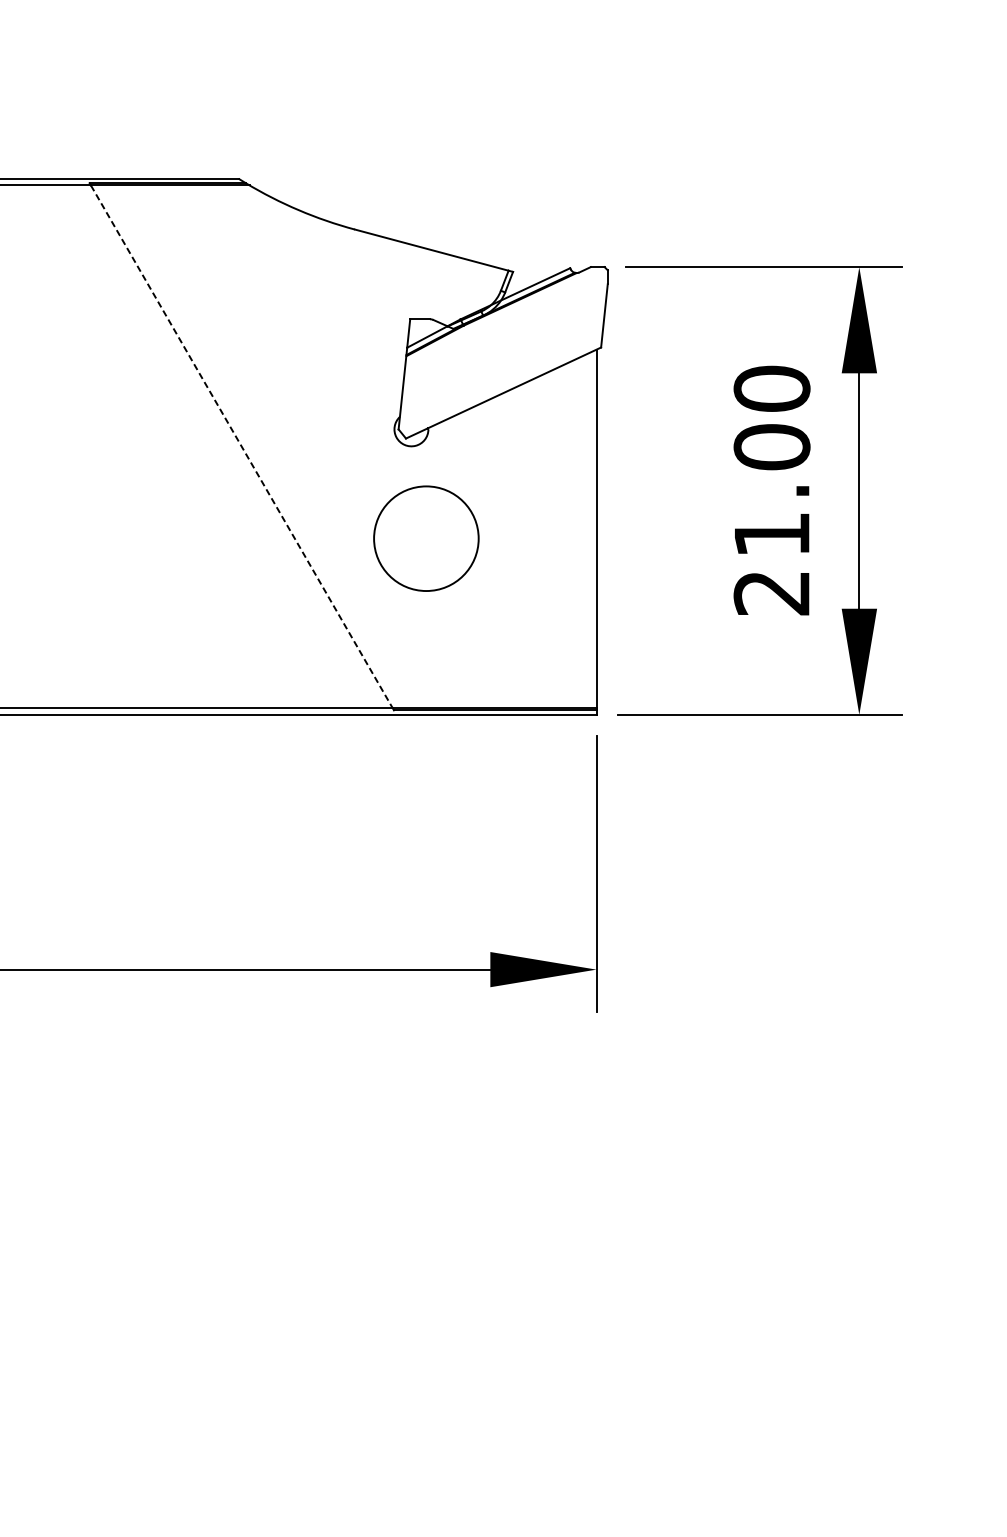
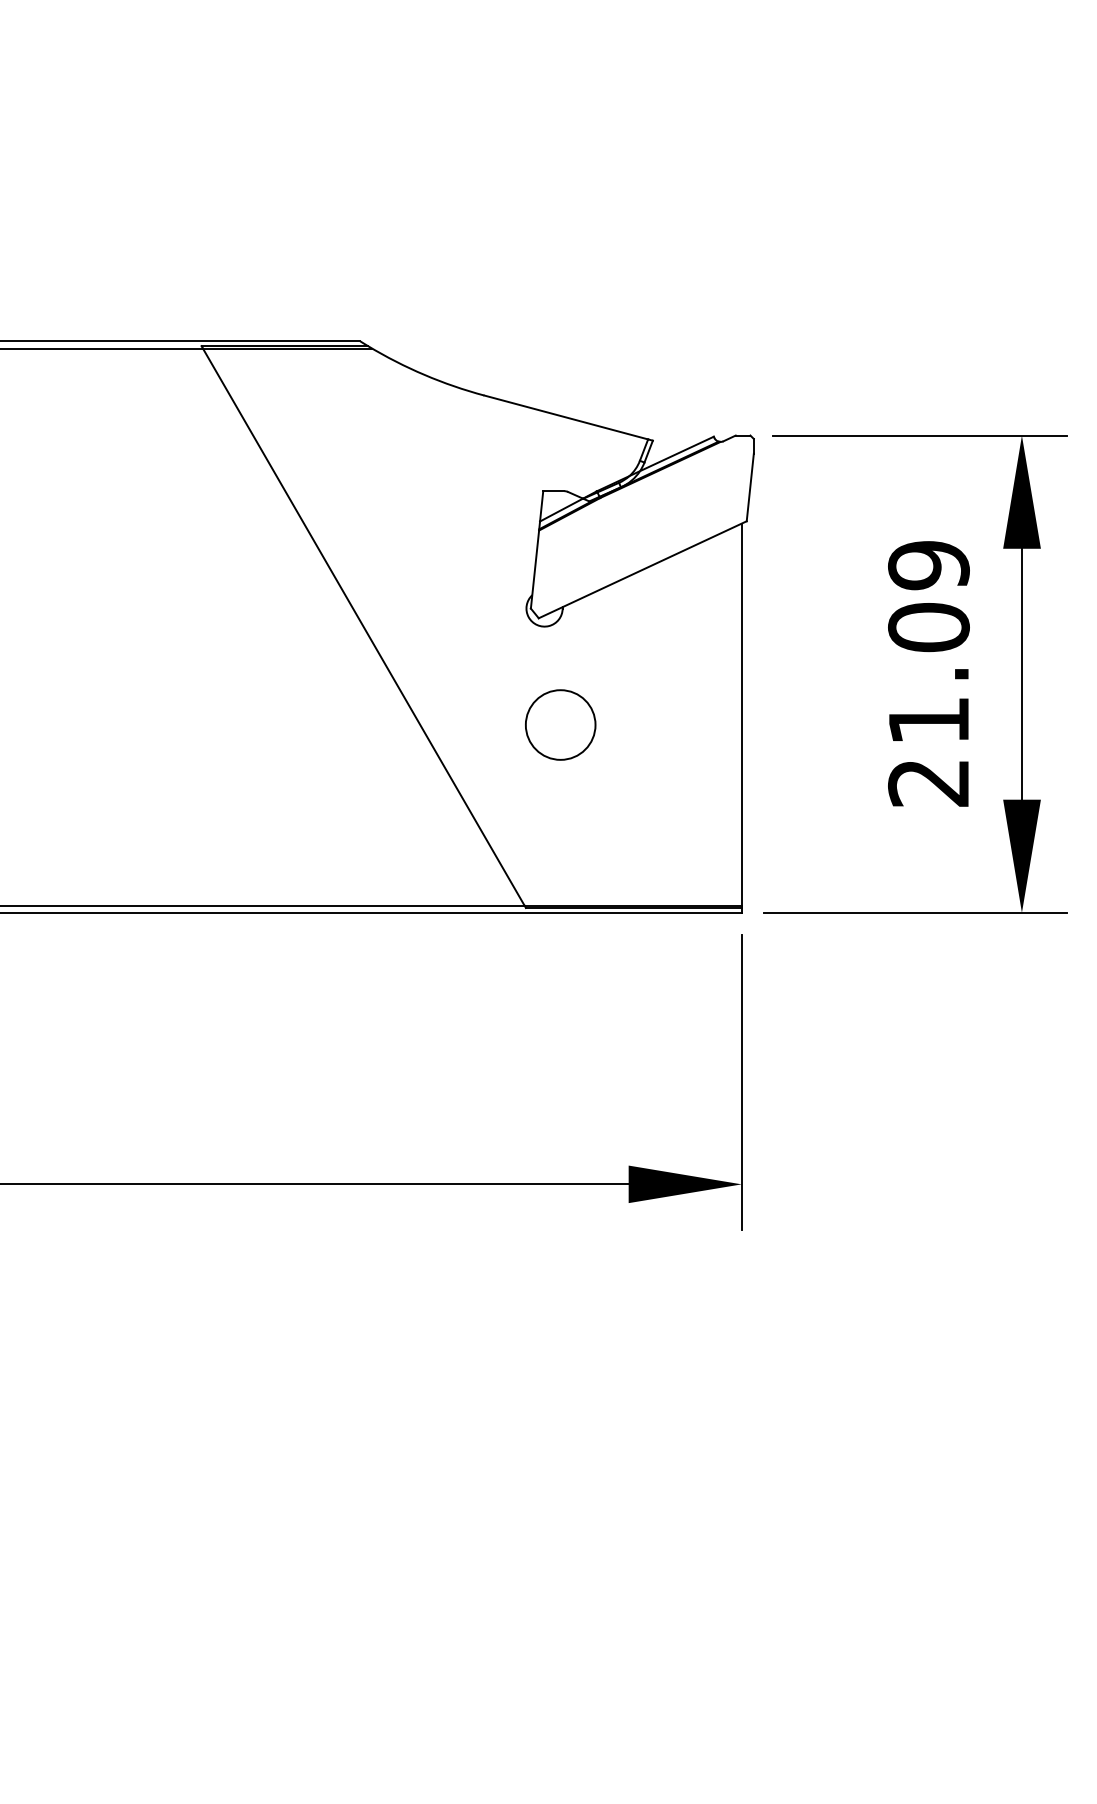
text: (771, 389) -> (928, 565), 21.00 -> 21.09
line: (241, 447) -> (363, 627), dashed -> solid
circle: (426, 538) -> (560, 724), size x0.62

